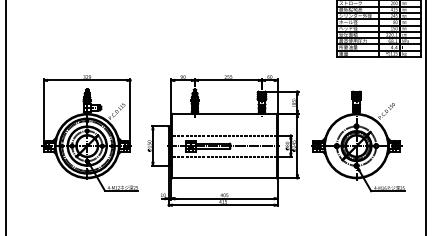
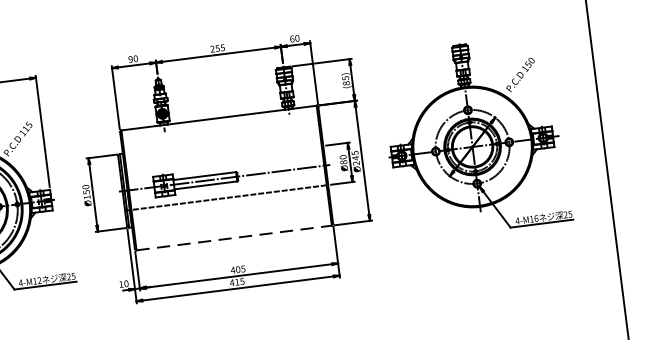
line: (222, 135) -> (220, 158), removed
line: (225, 178) -> (236, 238), solid -> dashed

